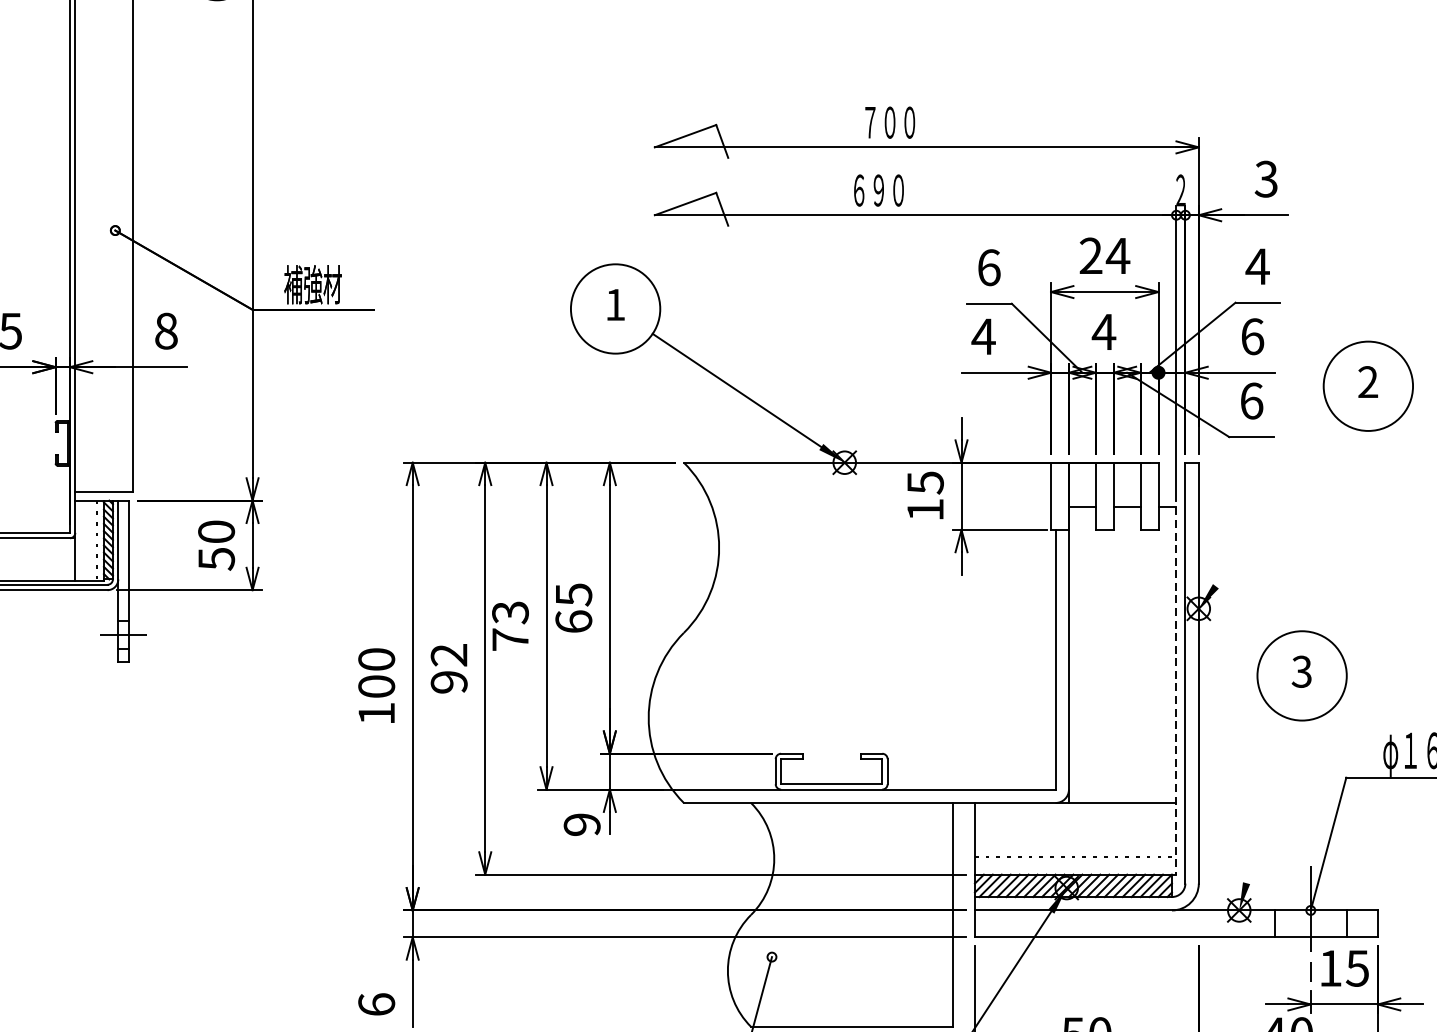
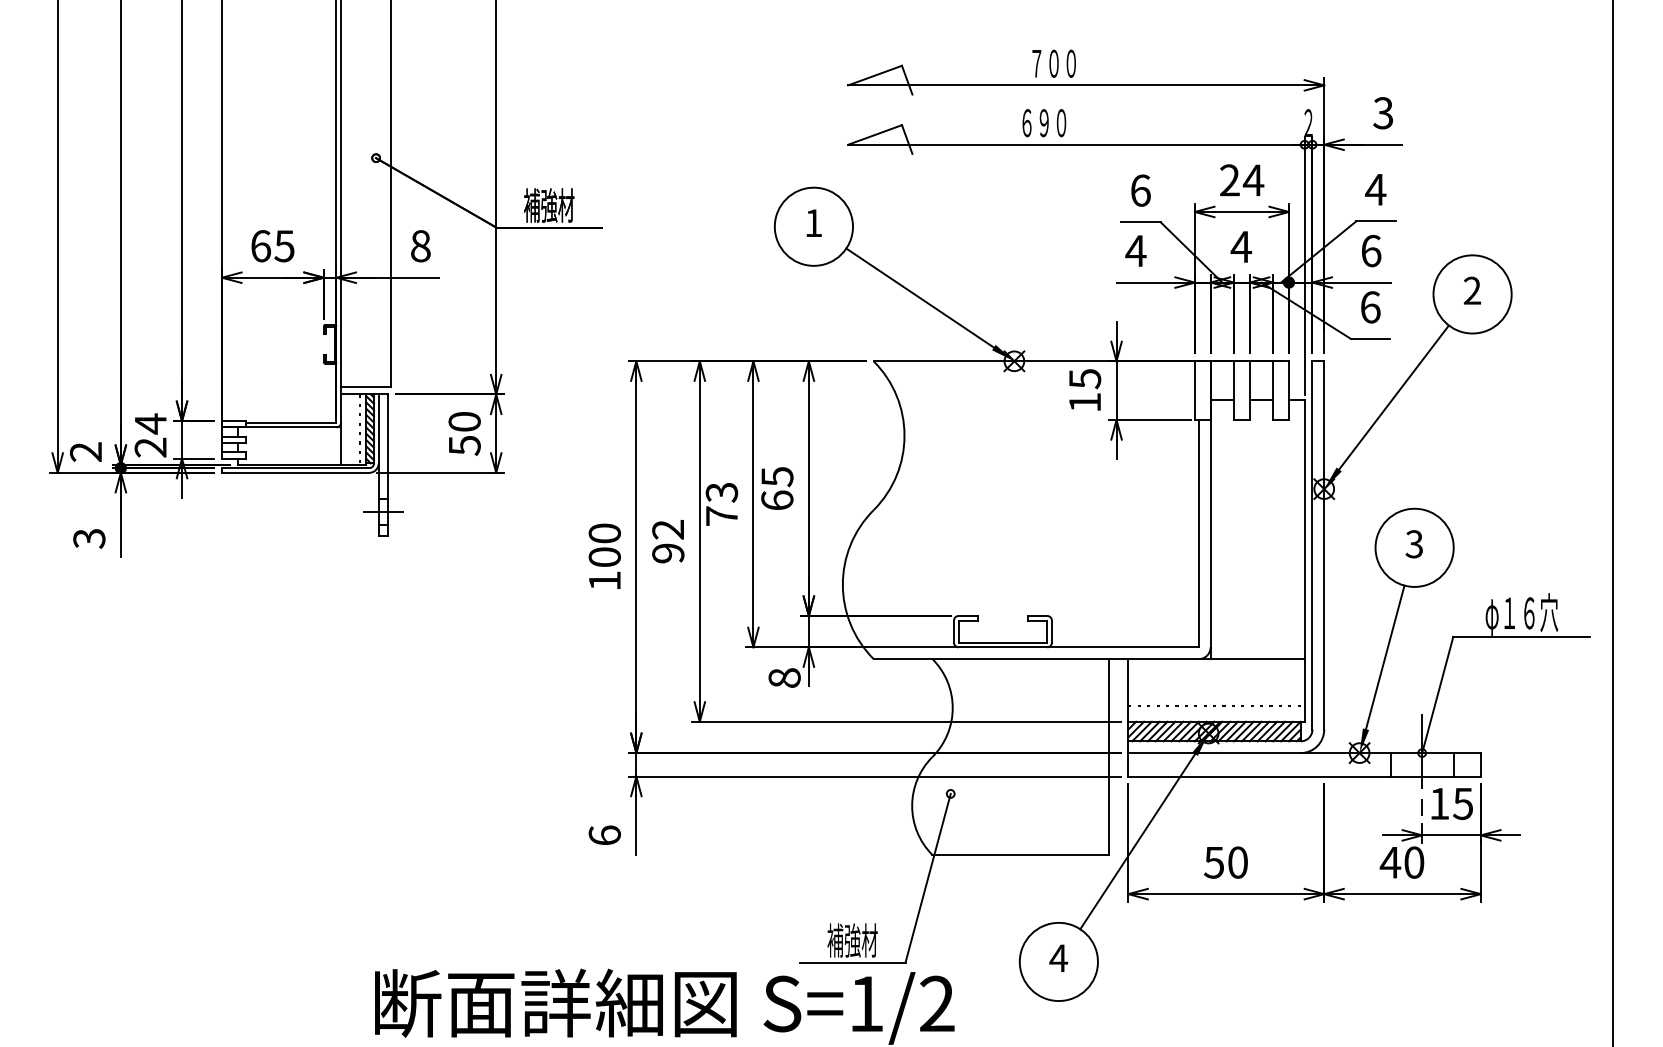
line: (1277, 504) -> (1393, 397), added
line: (1176, 691) -> (1304, 561), dashed -> solid
line: (1268, 801) -> (1385, 657), added
text: (582, 824) -> (784, 677), 9 -> 8

